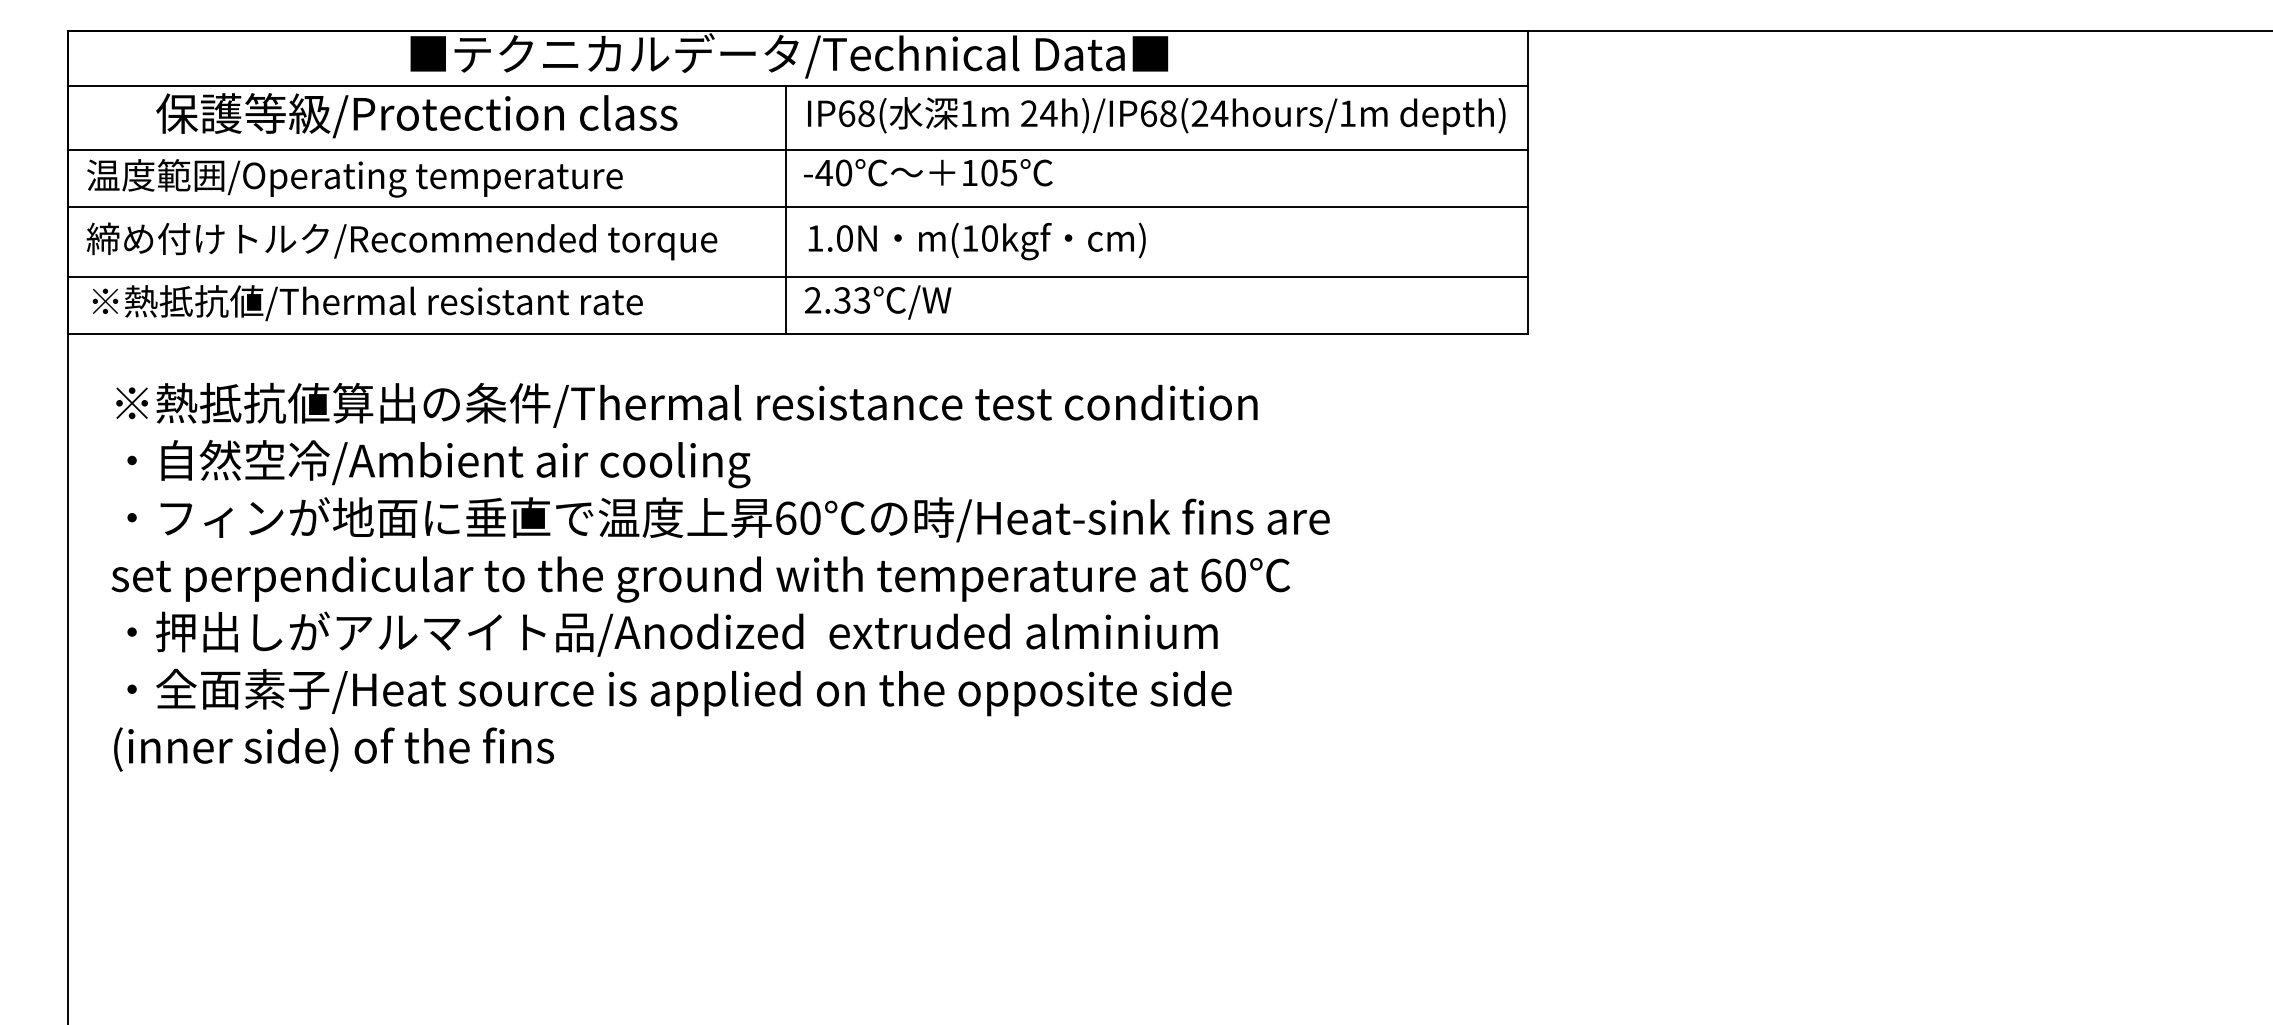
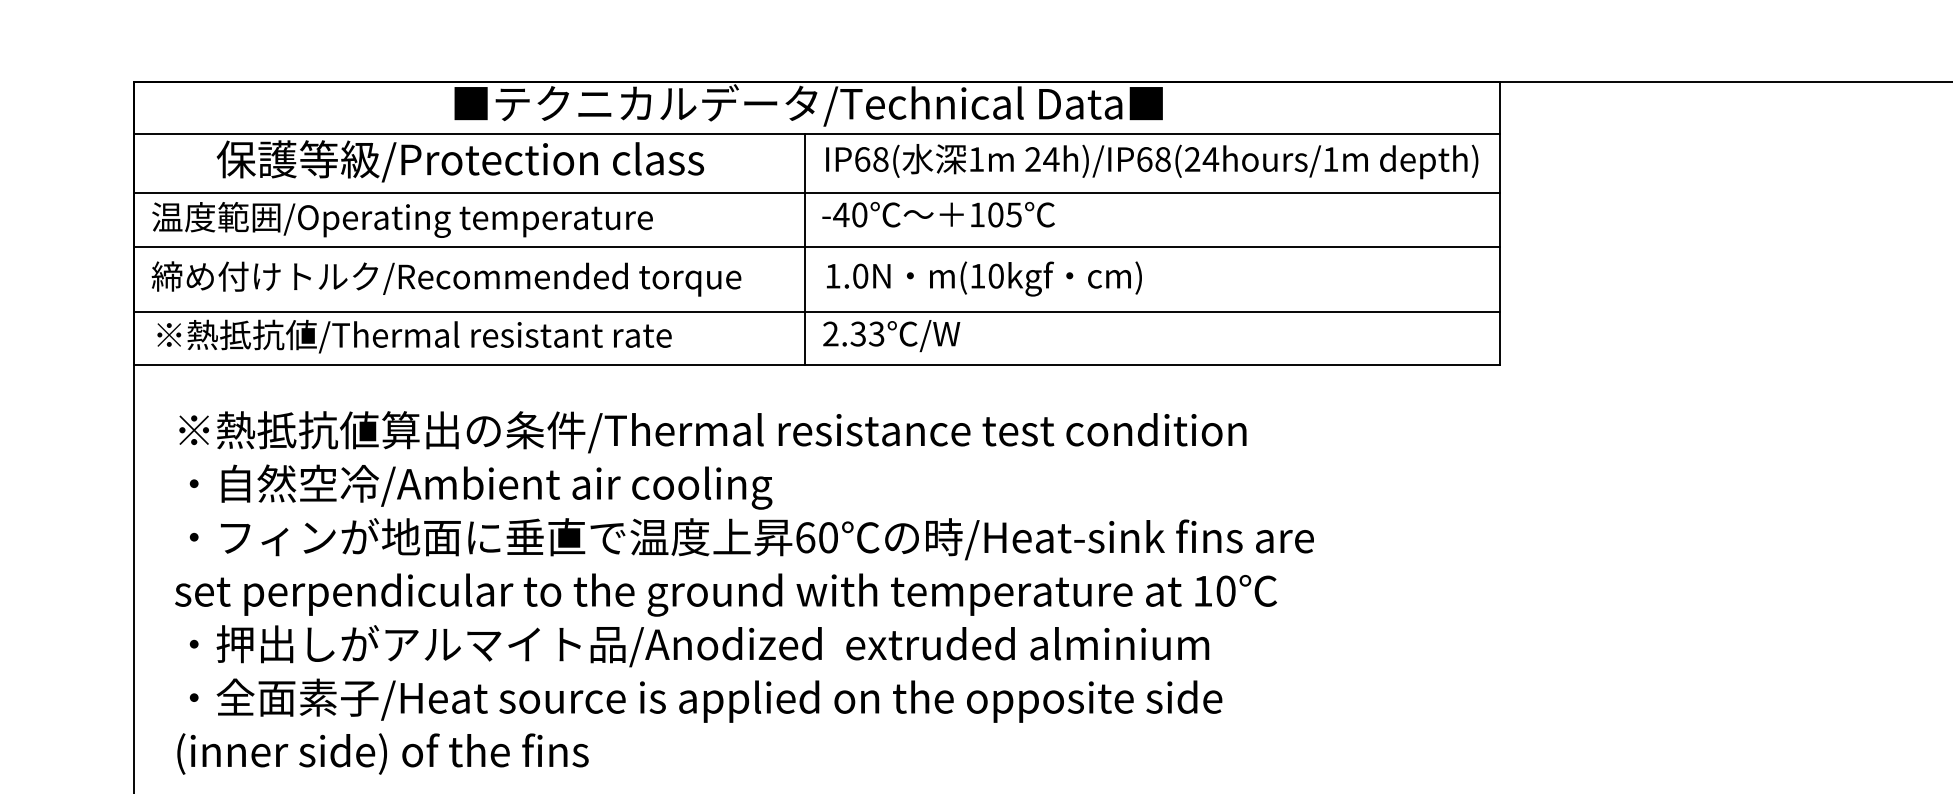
text: (1211, 575) -> (1203, 591), 60 -> 10

